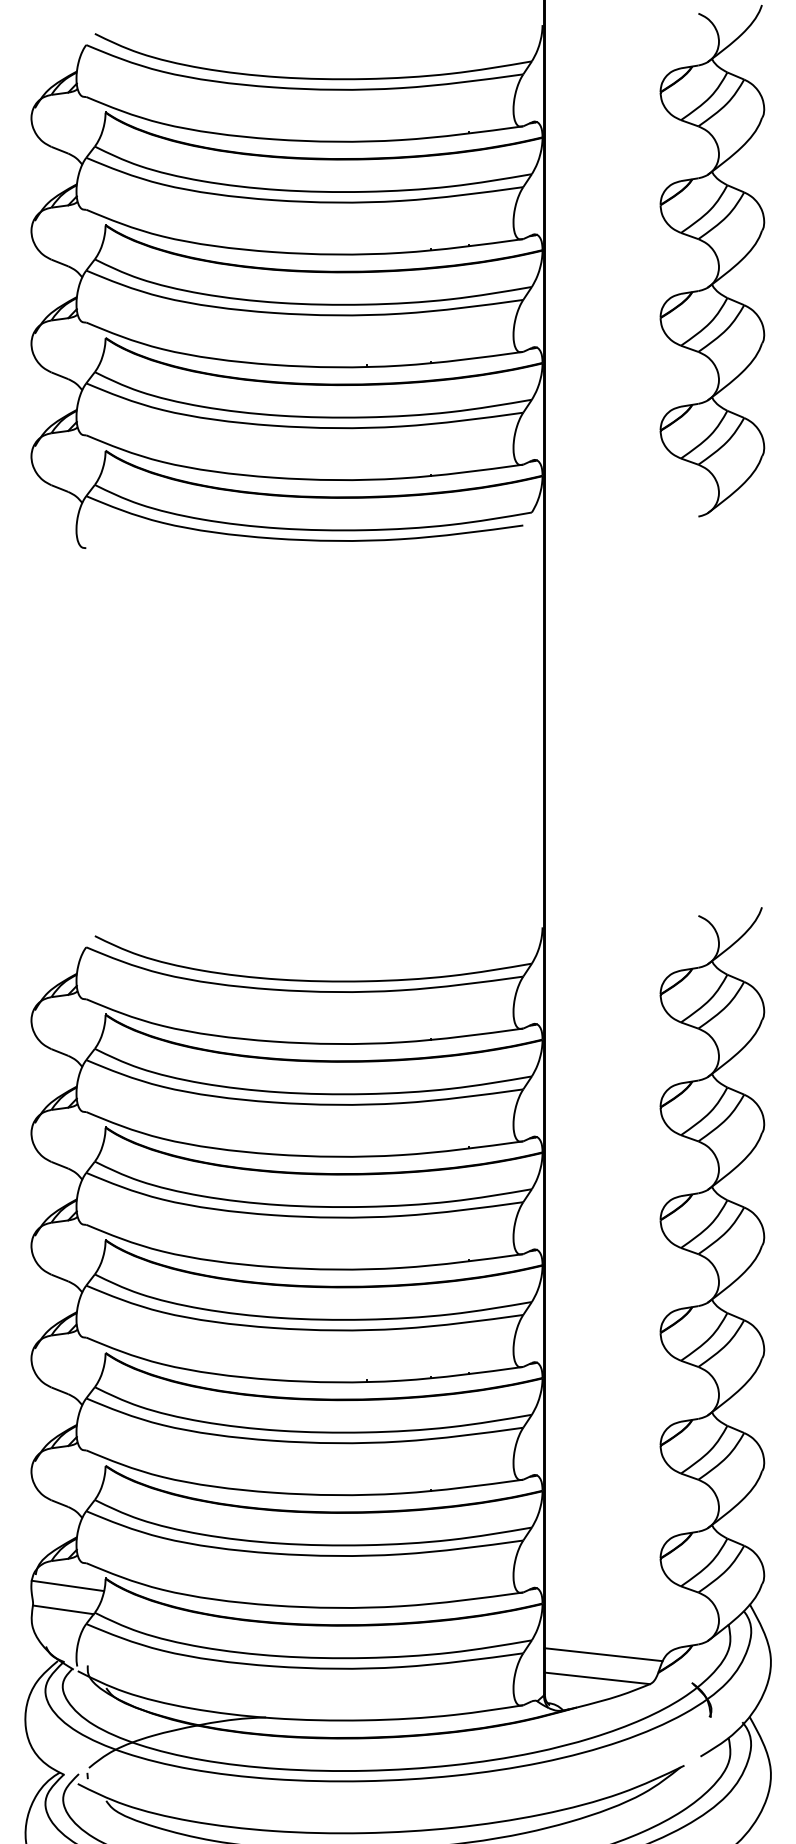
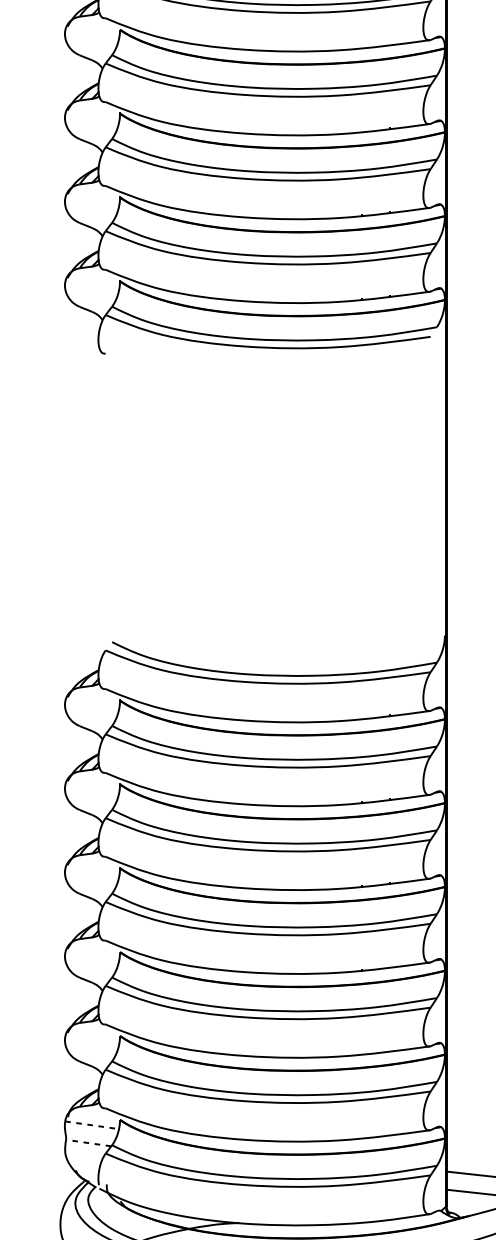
line: (67, 1585) -> (91, 1124), solid -> dashed
line: (63, 1609) -> (88, 1142), solid -> dashed

